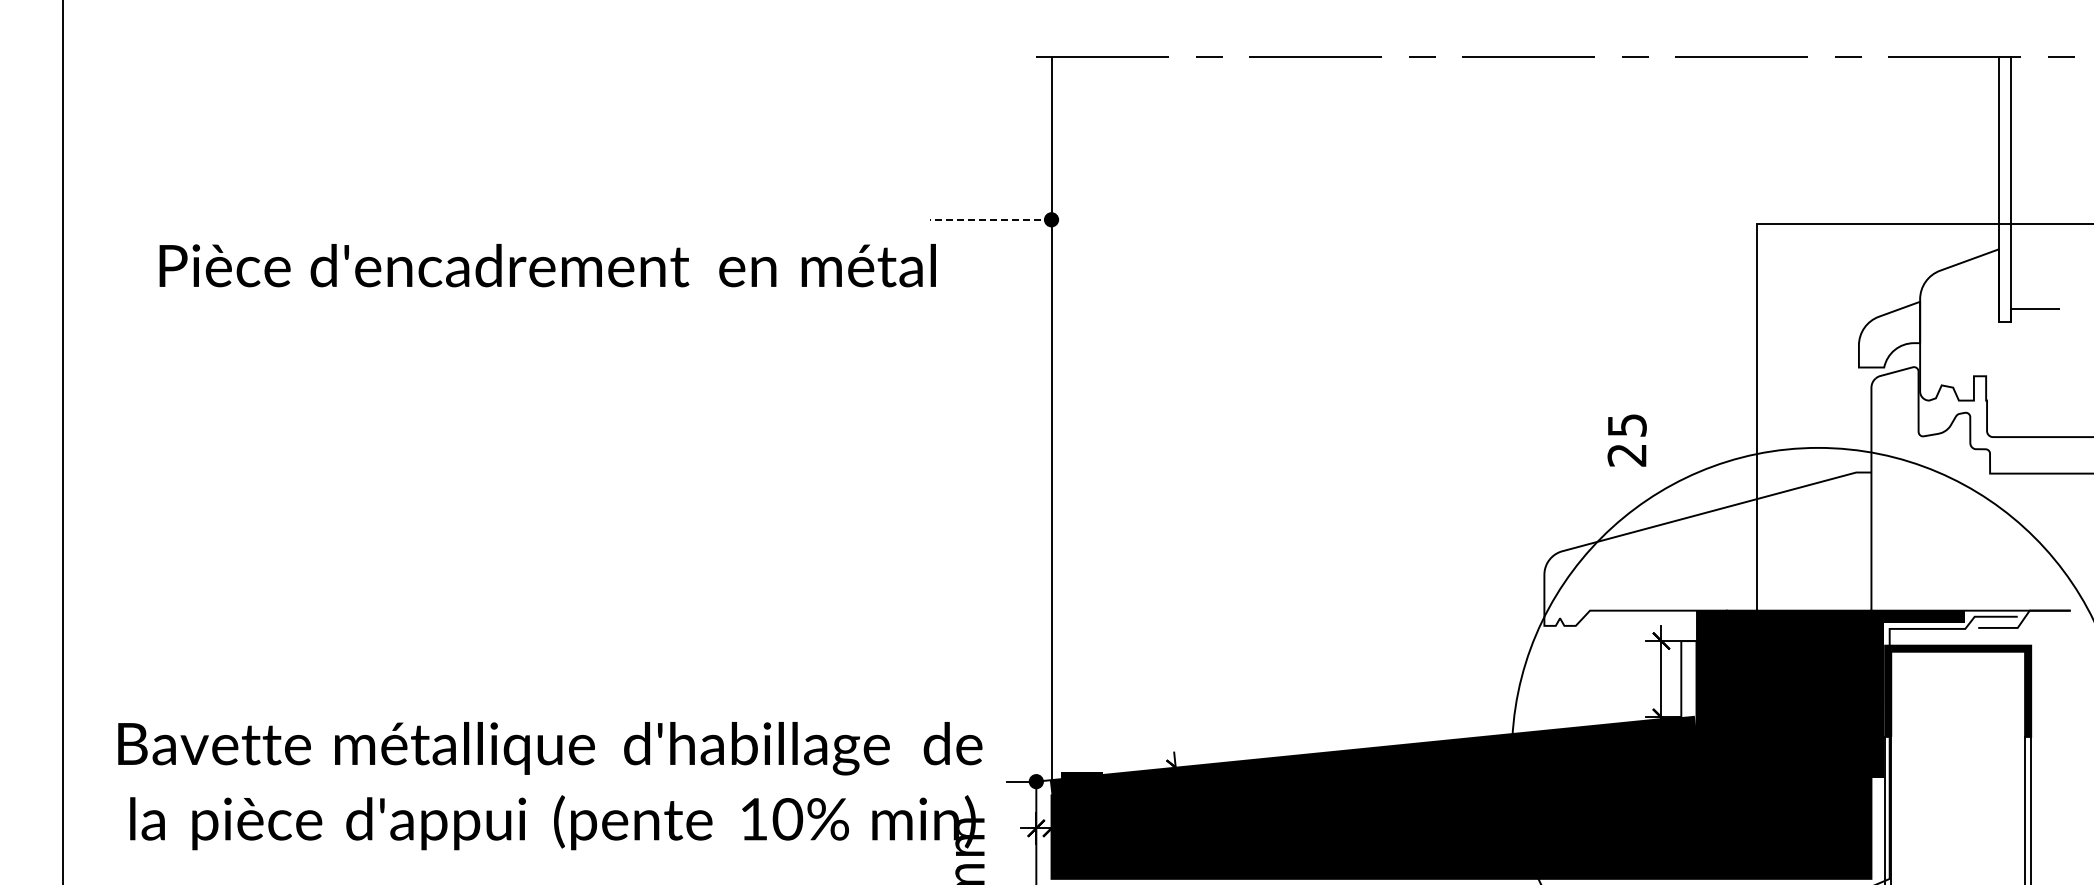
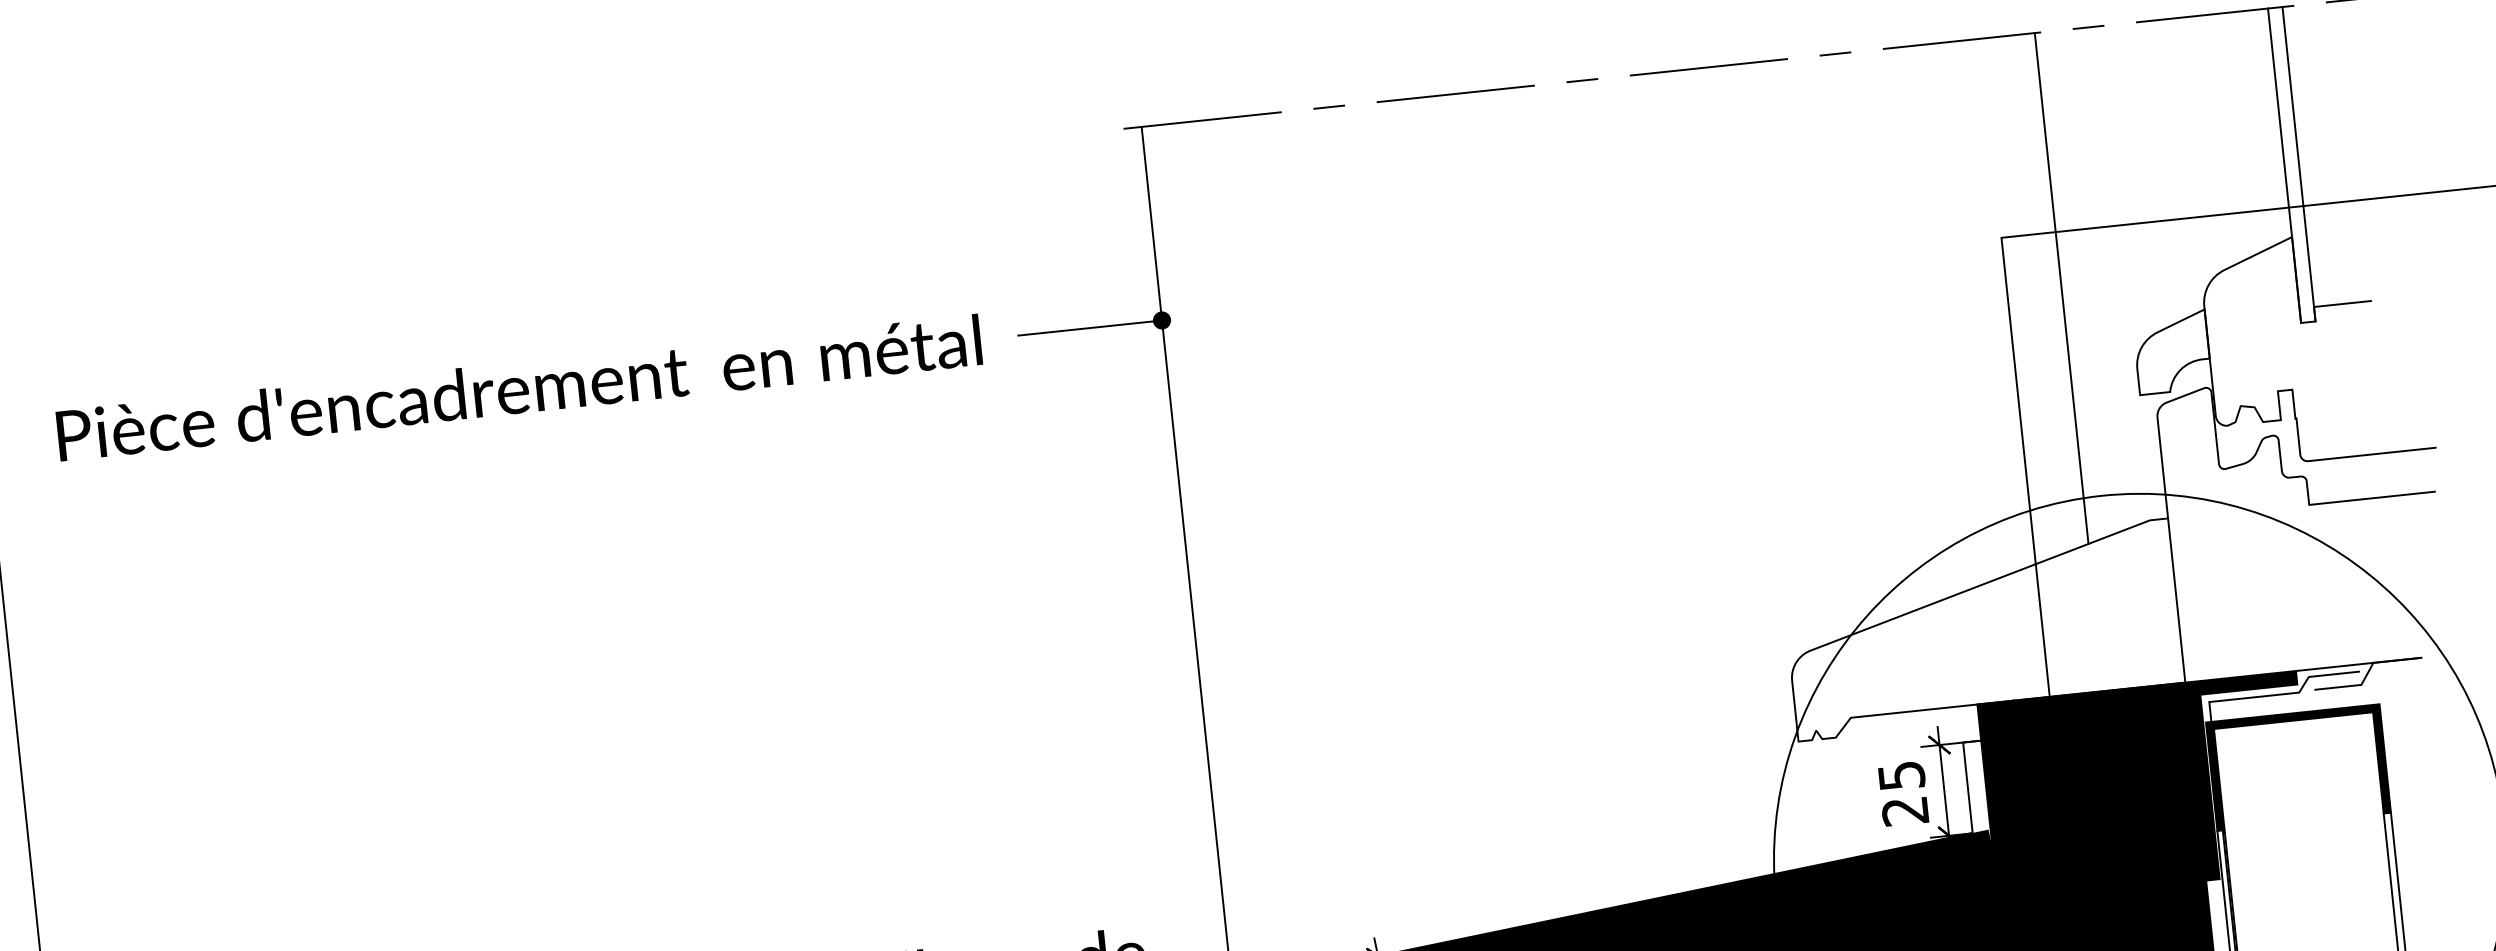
line: (990, 219) -> (1089, 327), dashed -> solid
text: (547, 265) -> (518, 387), moved
line: (1802, 271) -> (2061, 288), added
text: (1626, 440) -> (1902, 793), moved

